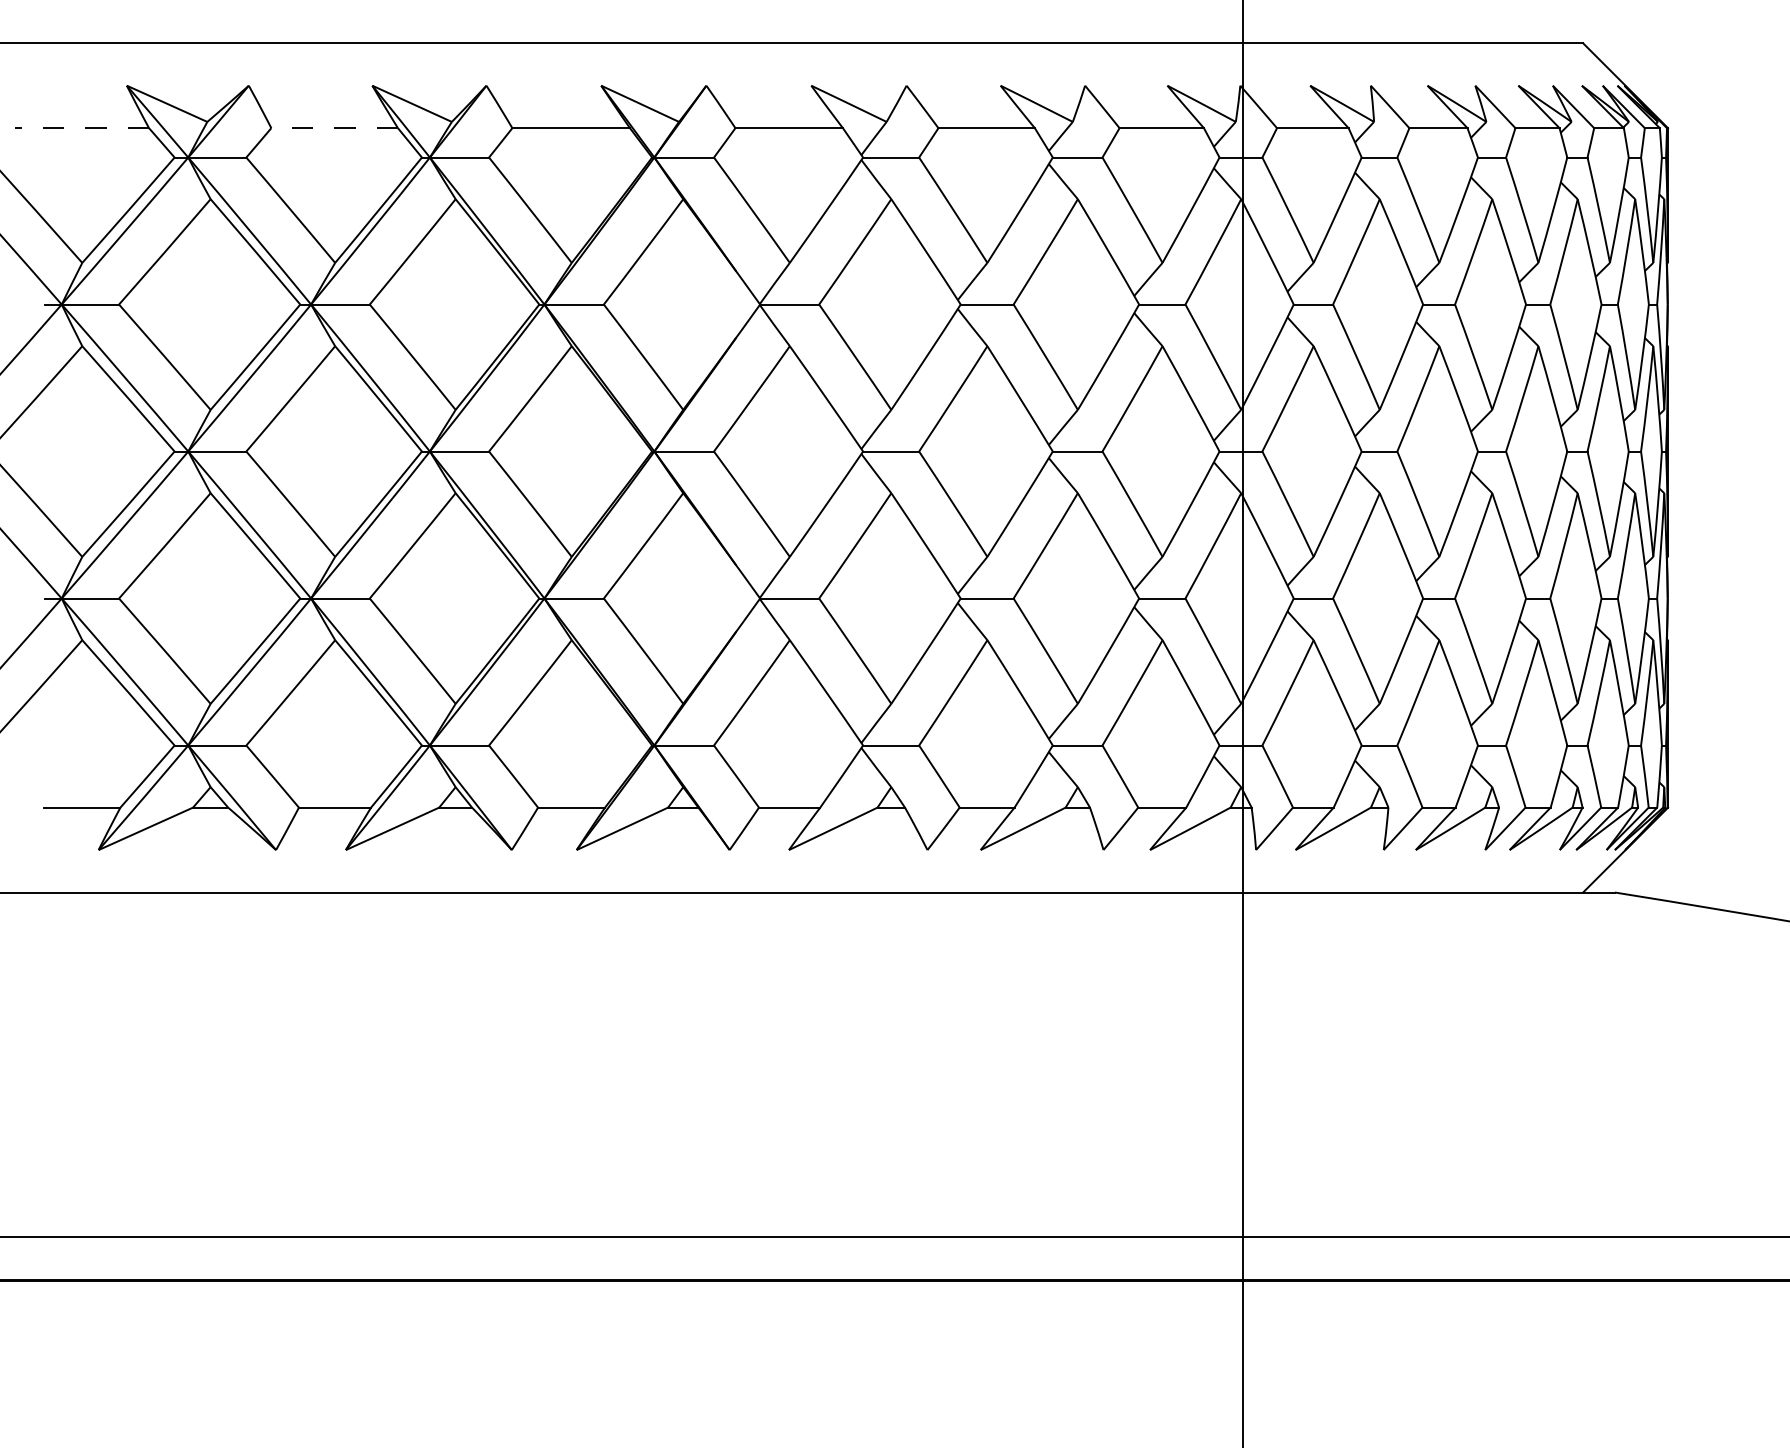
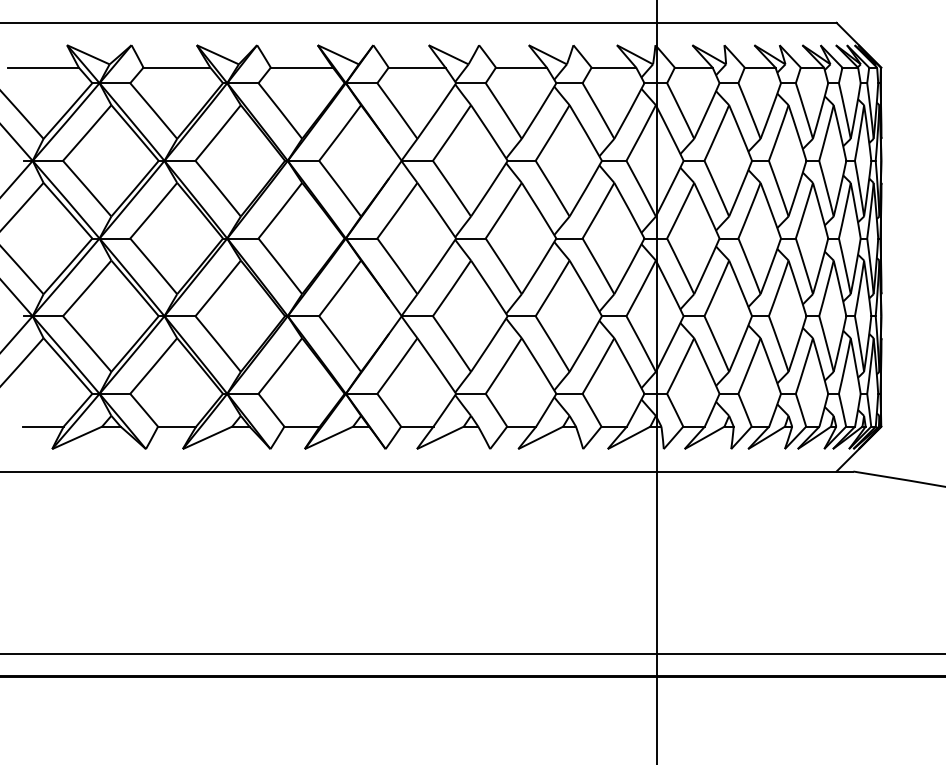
line: (82, 127) -> (43, 67), dashed -> solid
line: (333, 127) -> (176, 67), dashed -> solid

